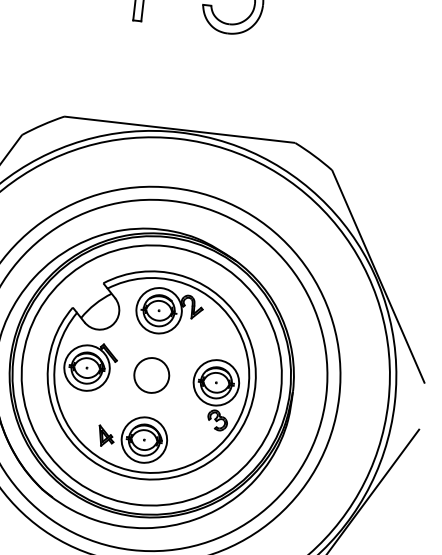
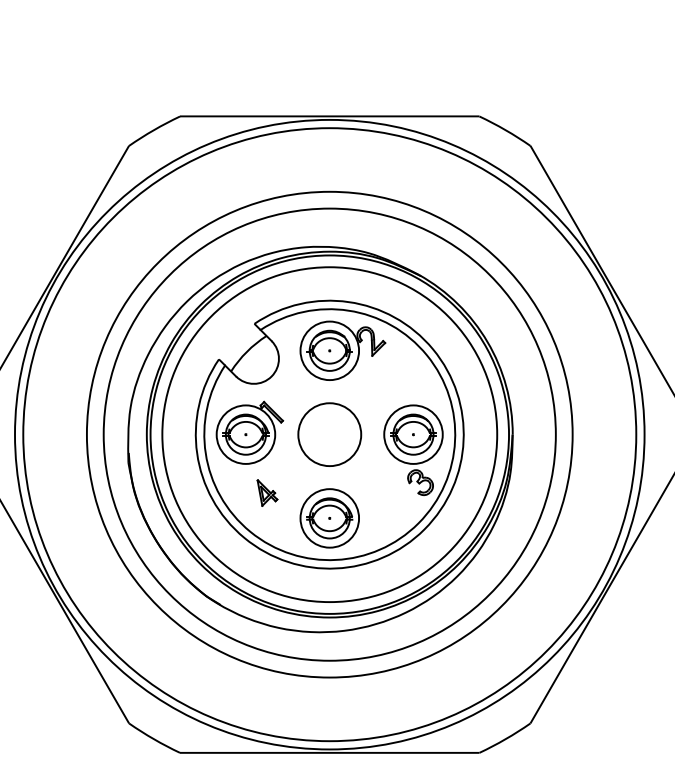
circle: (151, 375) -> (329, 434), size x1.4
part: (106, 435) -> (267, 492), moved

